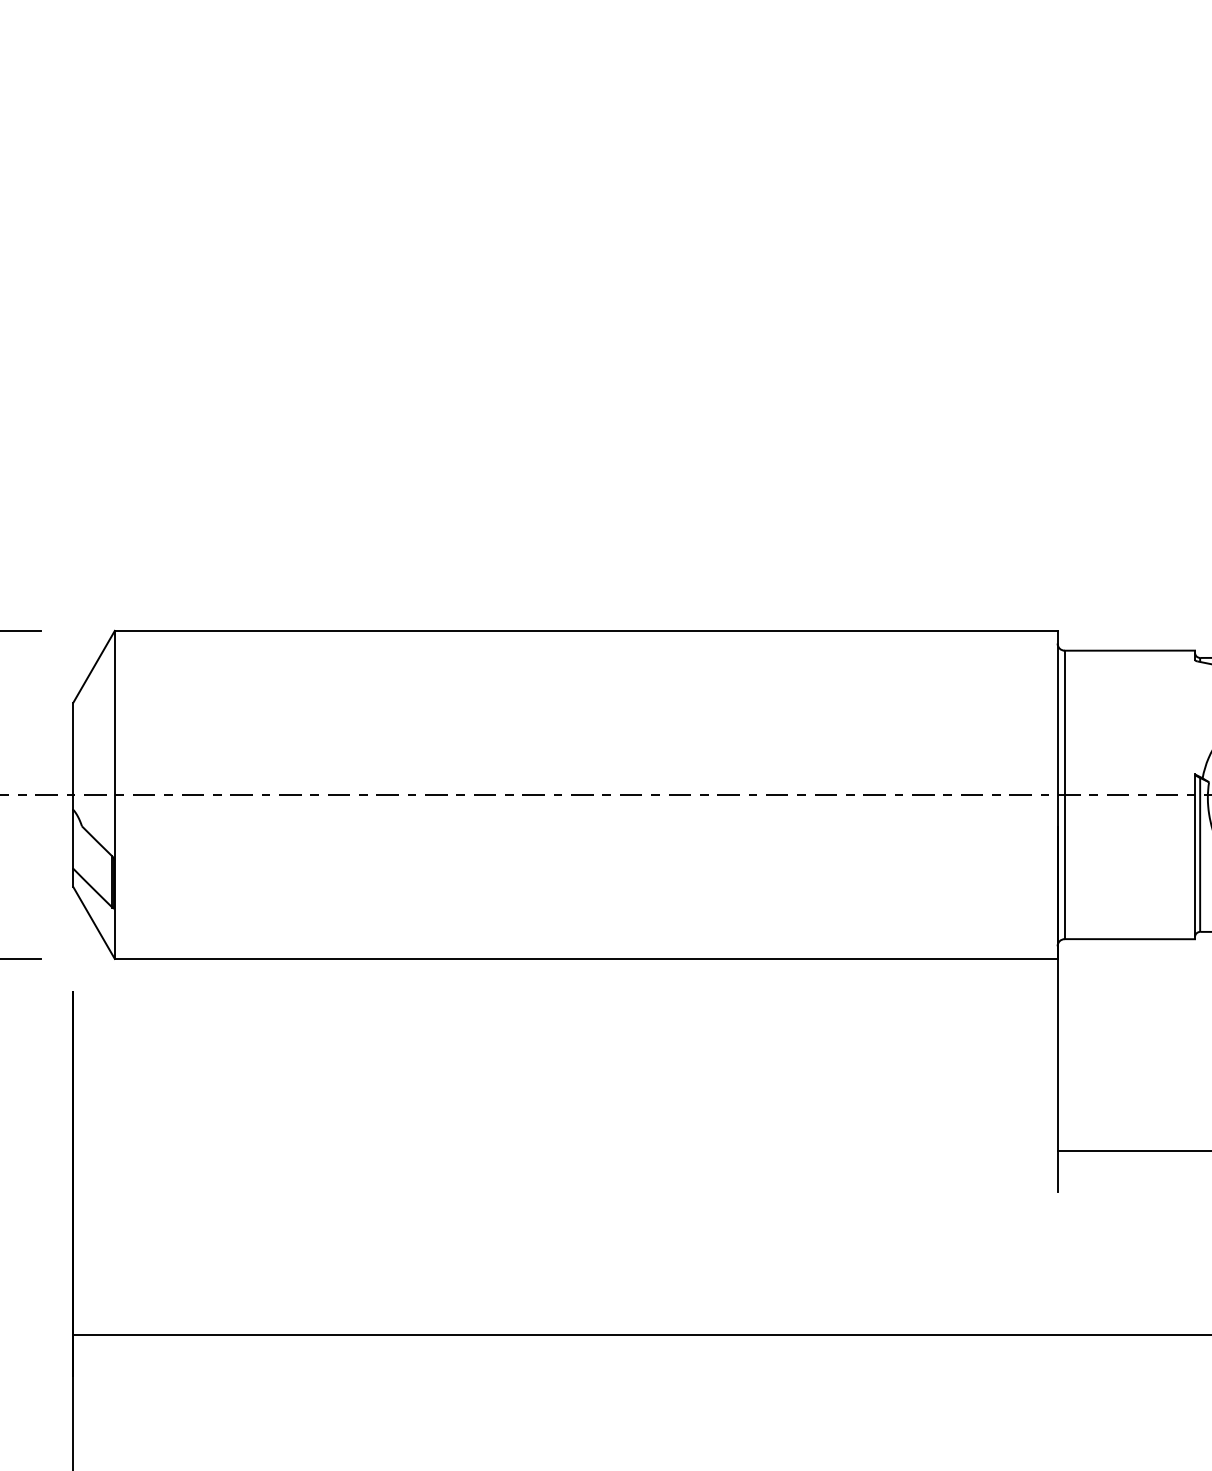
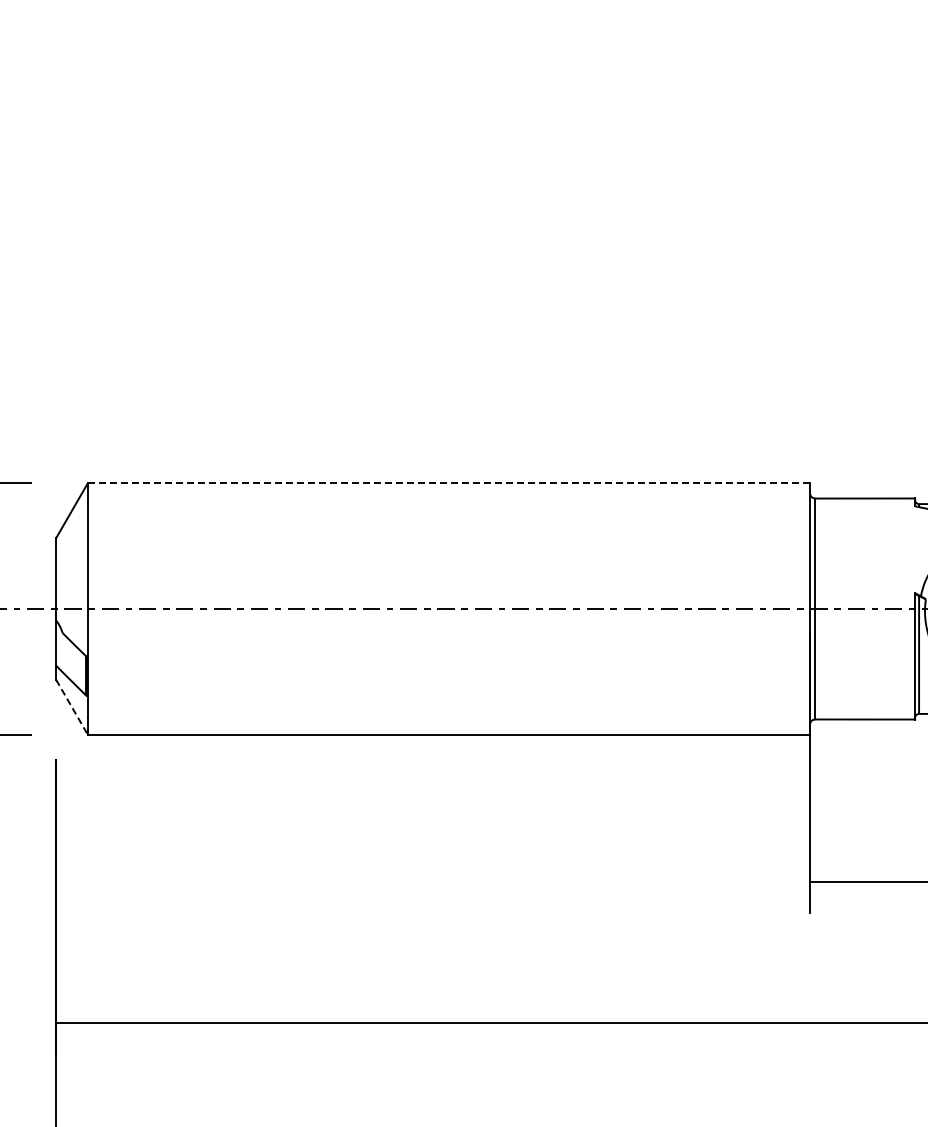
line: (585, 631) -> (448, 483), solid -> dashed
line: (93, 923) -> (71, 707), solid -> dashed

